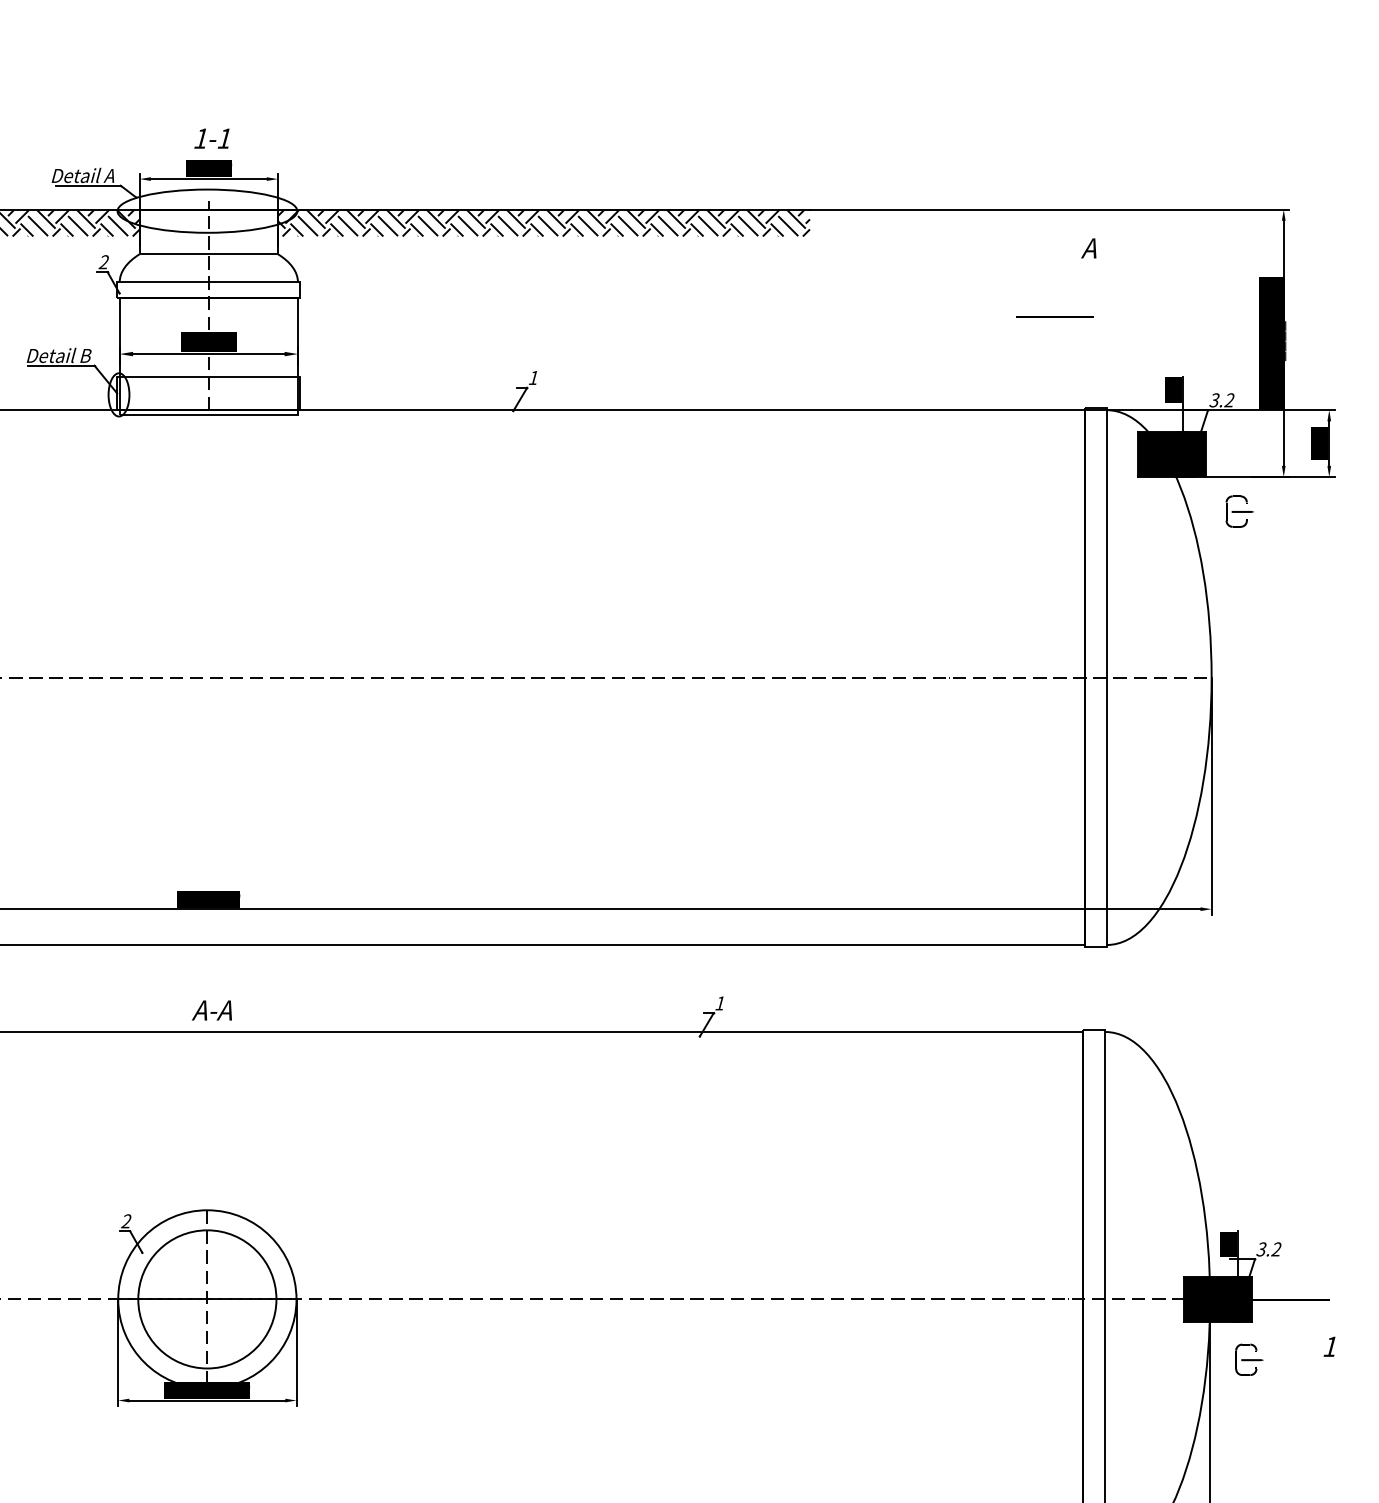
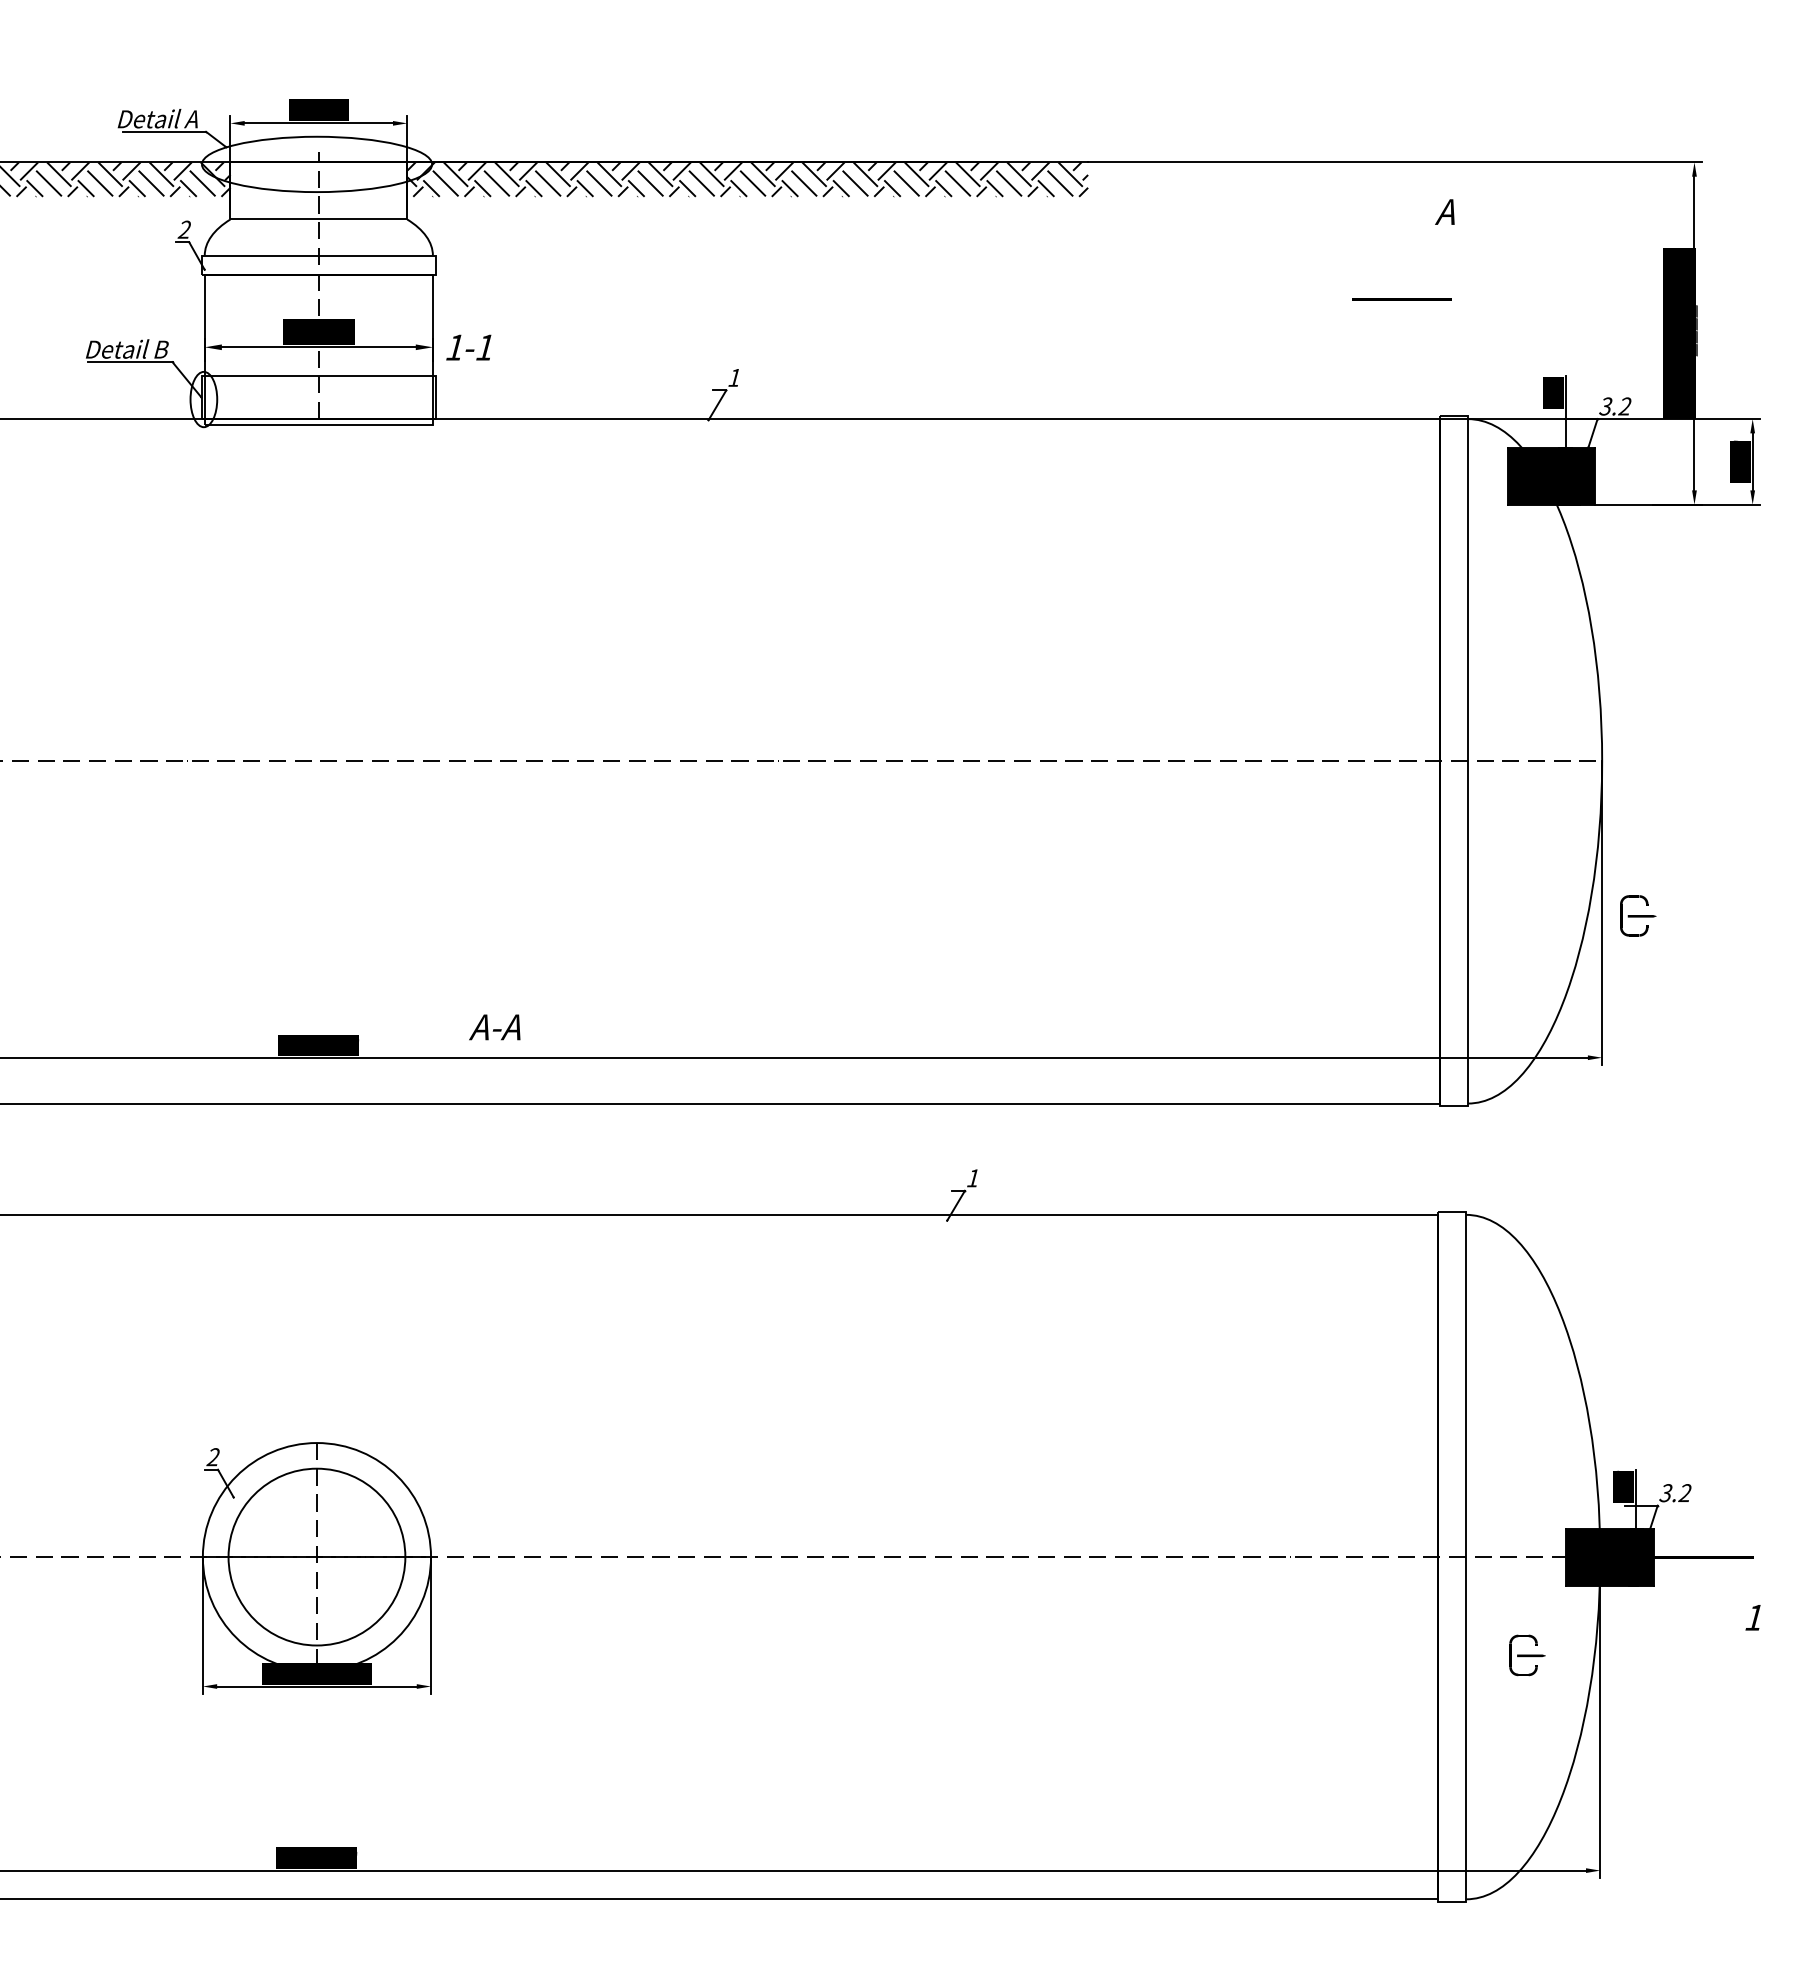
text: (211, 138) -> (468, 347), moved
part: (1240, 511) -> (1638, 915), moved
text: (211, 1010) -> (494, 1027), moved
part: (1249, 1359) -> (1527, 1655), moved

